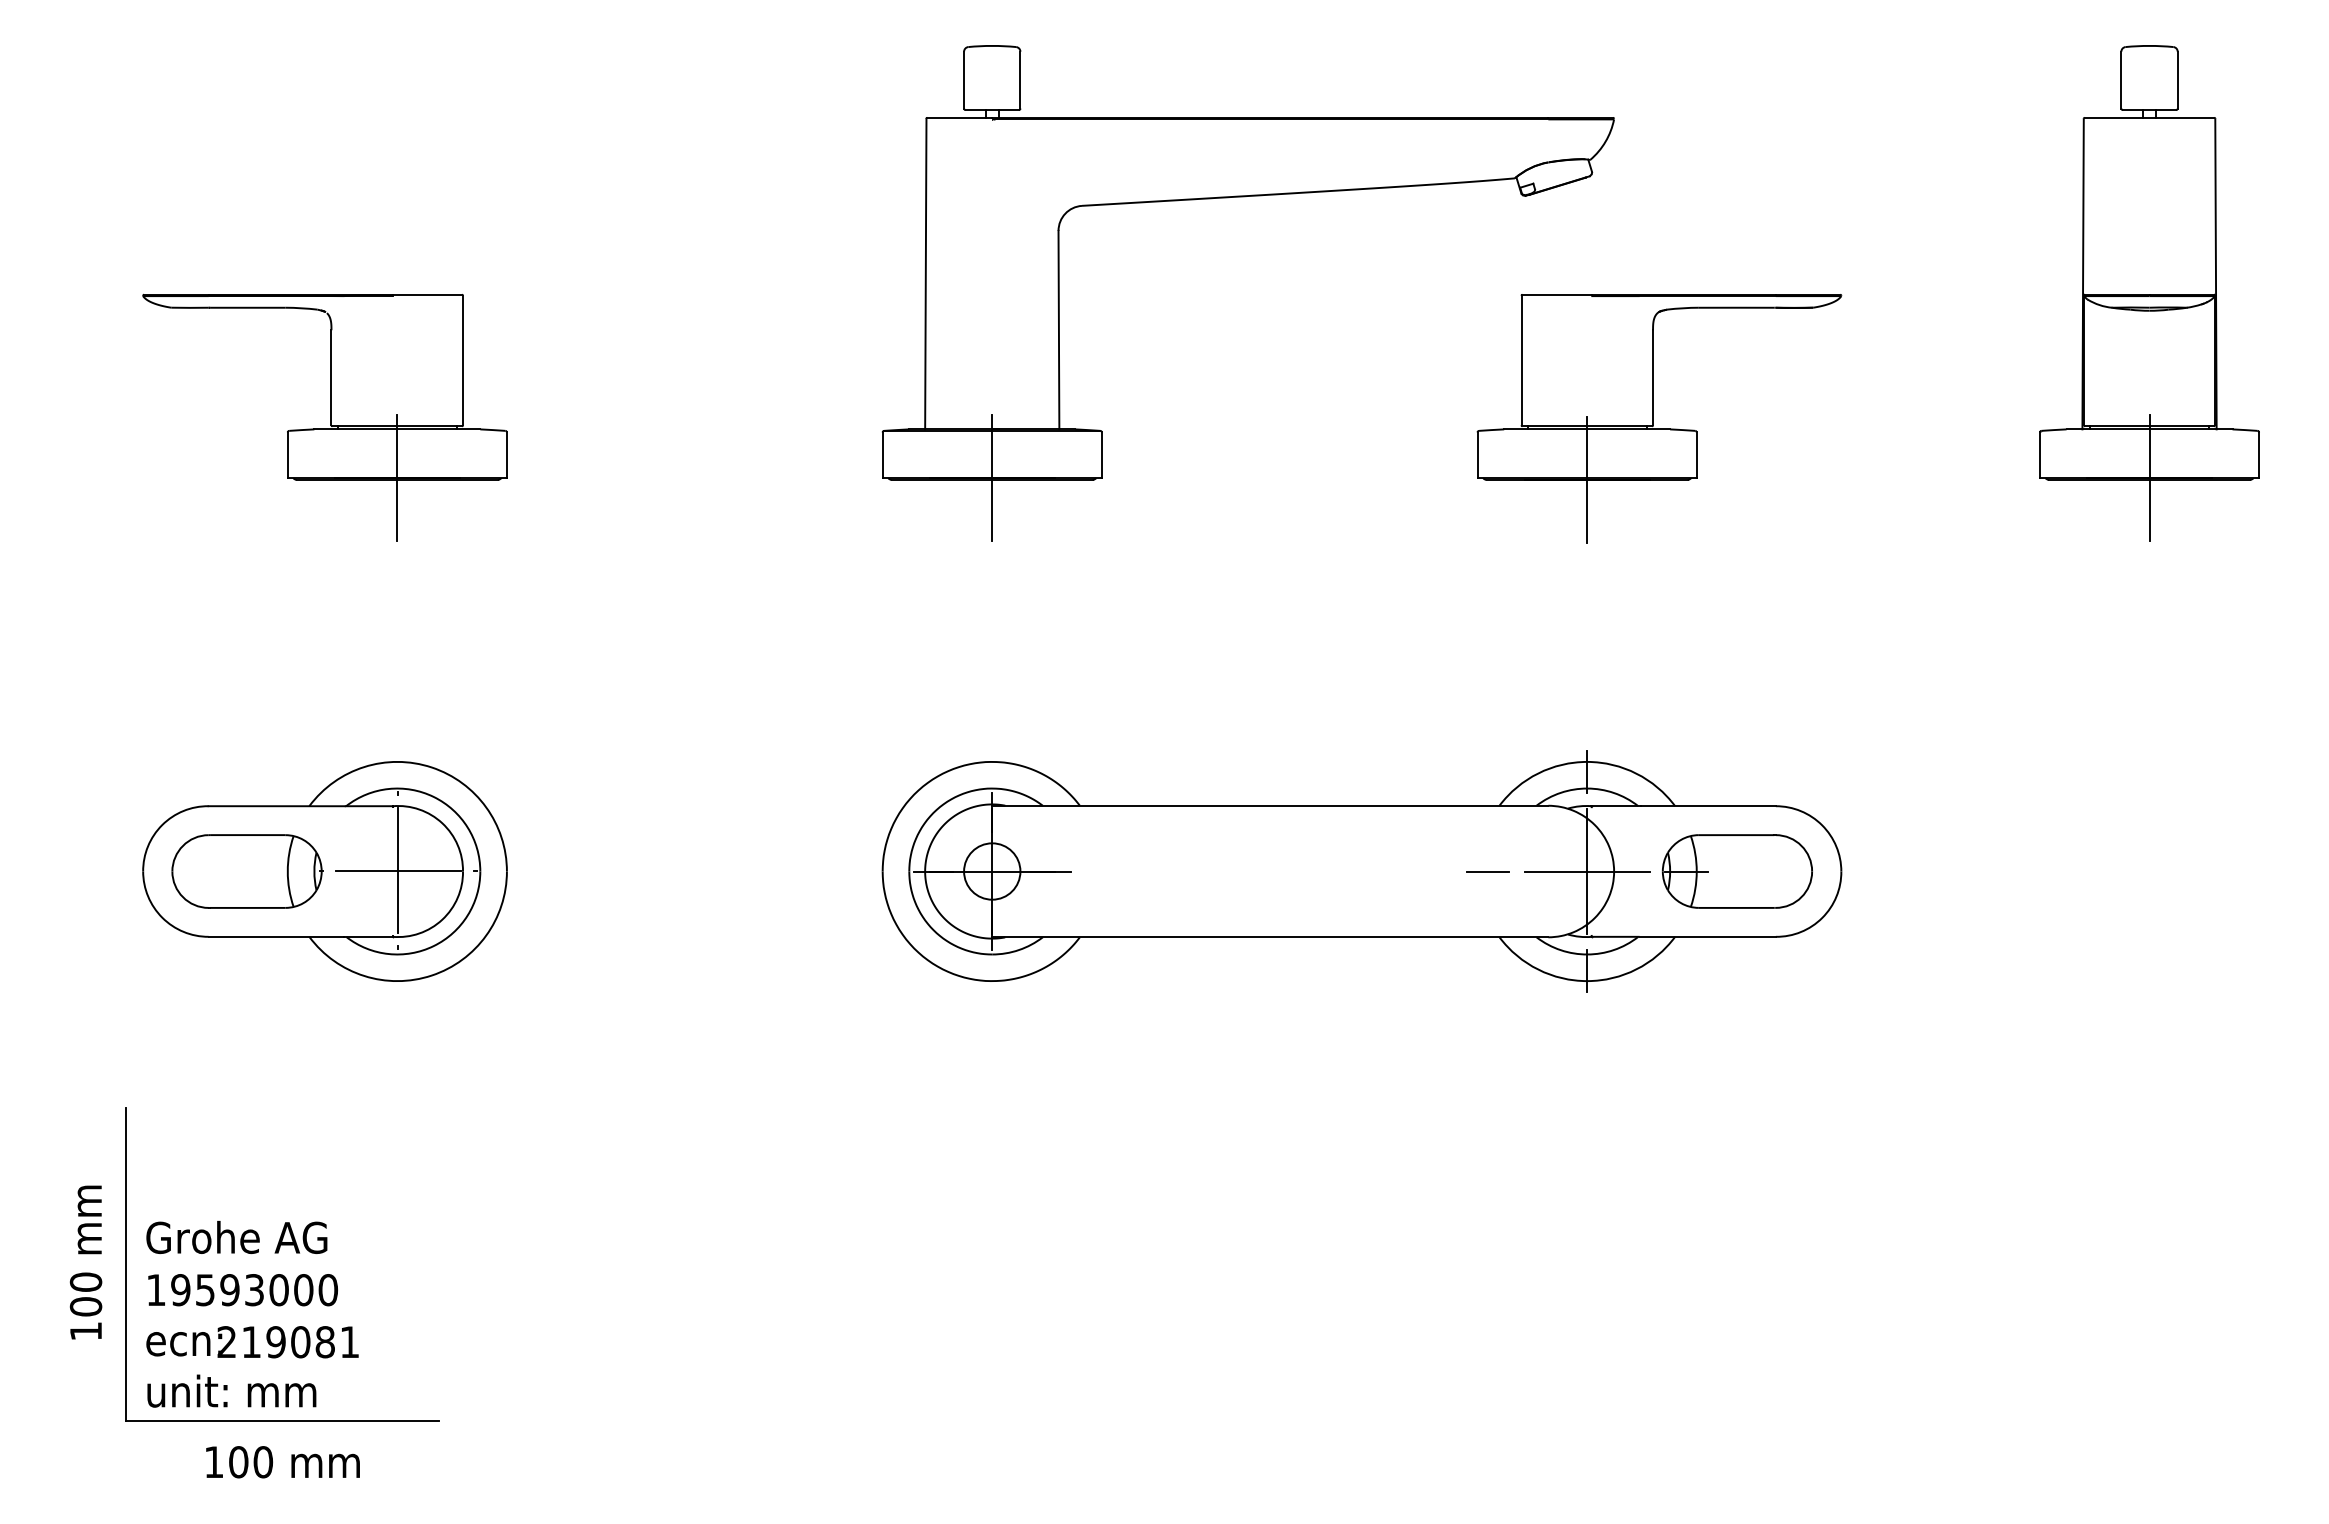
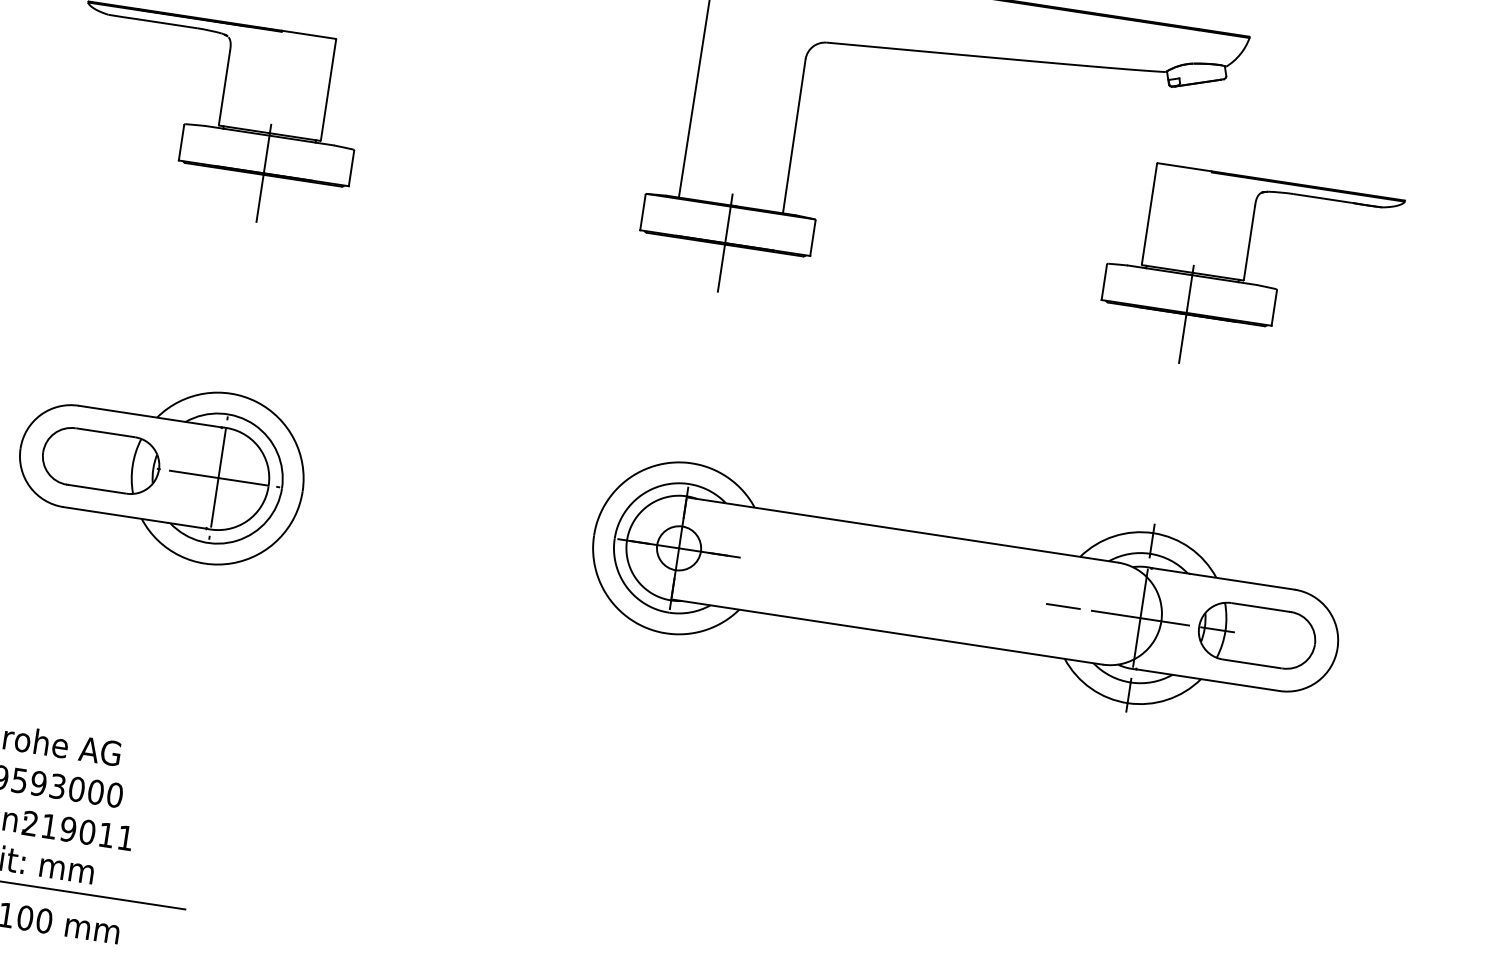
text: (324, 1342) -> (105, 835), 219081 -> 219011

